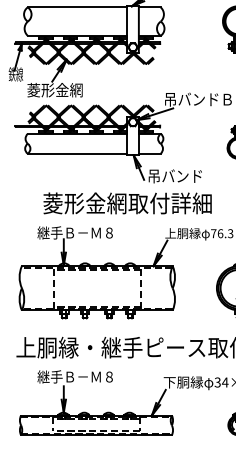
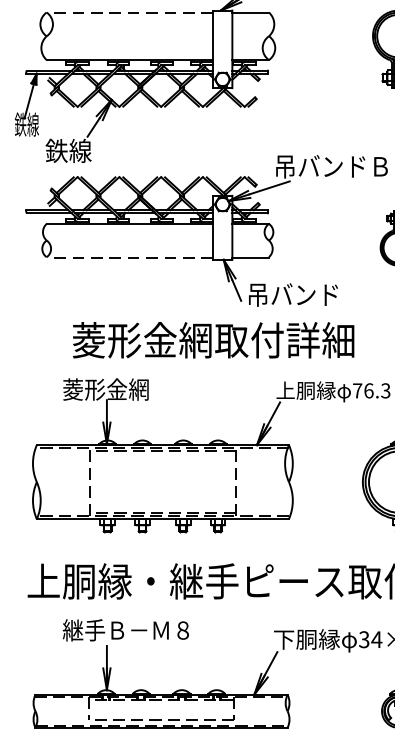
line: (77, 7) -> (129, 12), solid -> dashed
text: (54, 90) -> (91, 151), 菱形金網 -> 鉄線
line: (77, 154) -> (129, 258), solid -> dashed
text: (74, 232) -> (124, 388), 継手Ｂ－Ｍ８ -> 菱形金網

